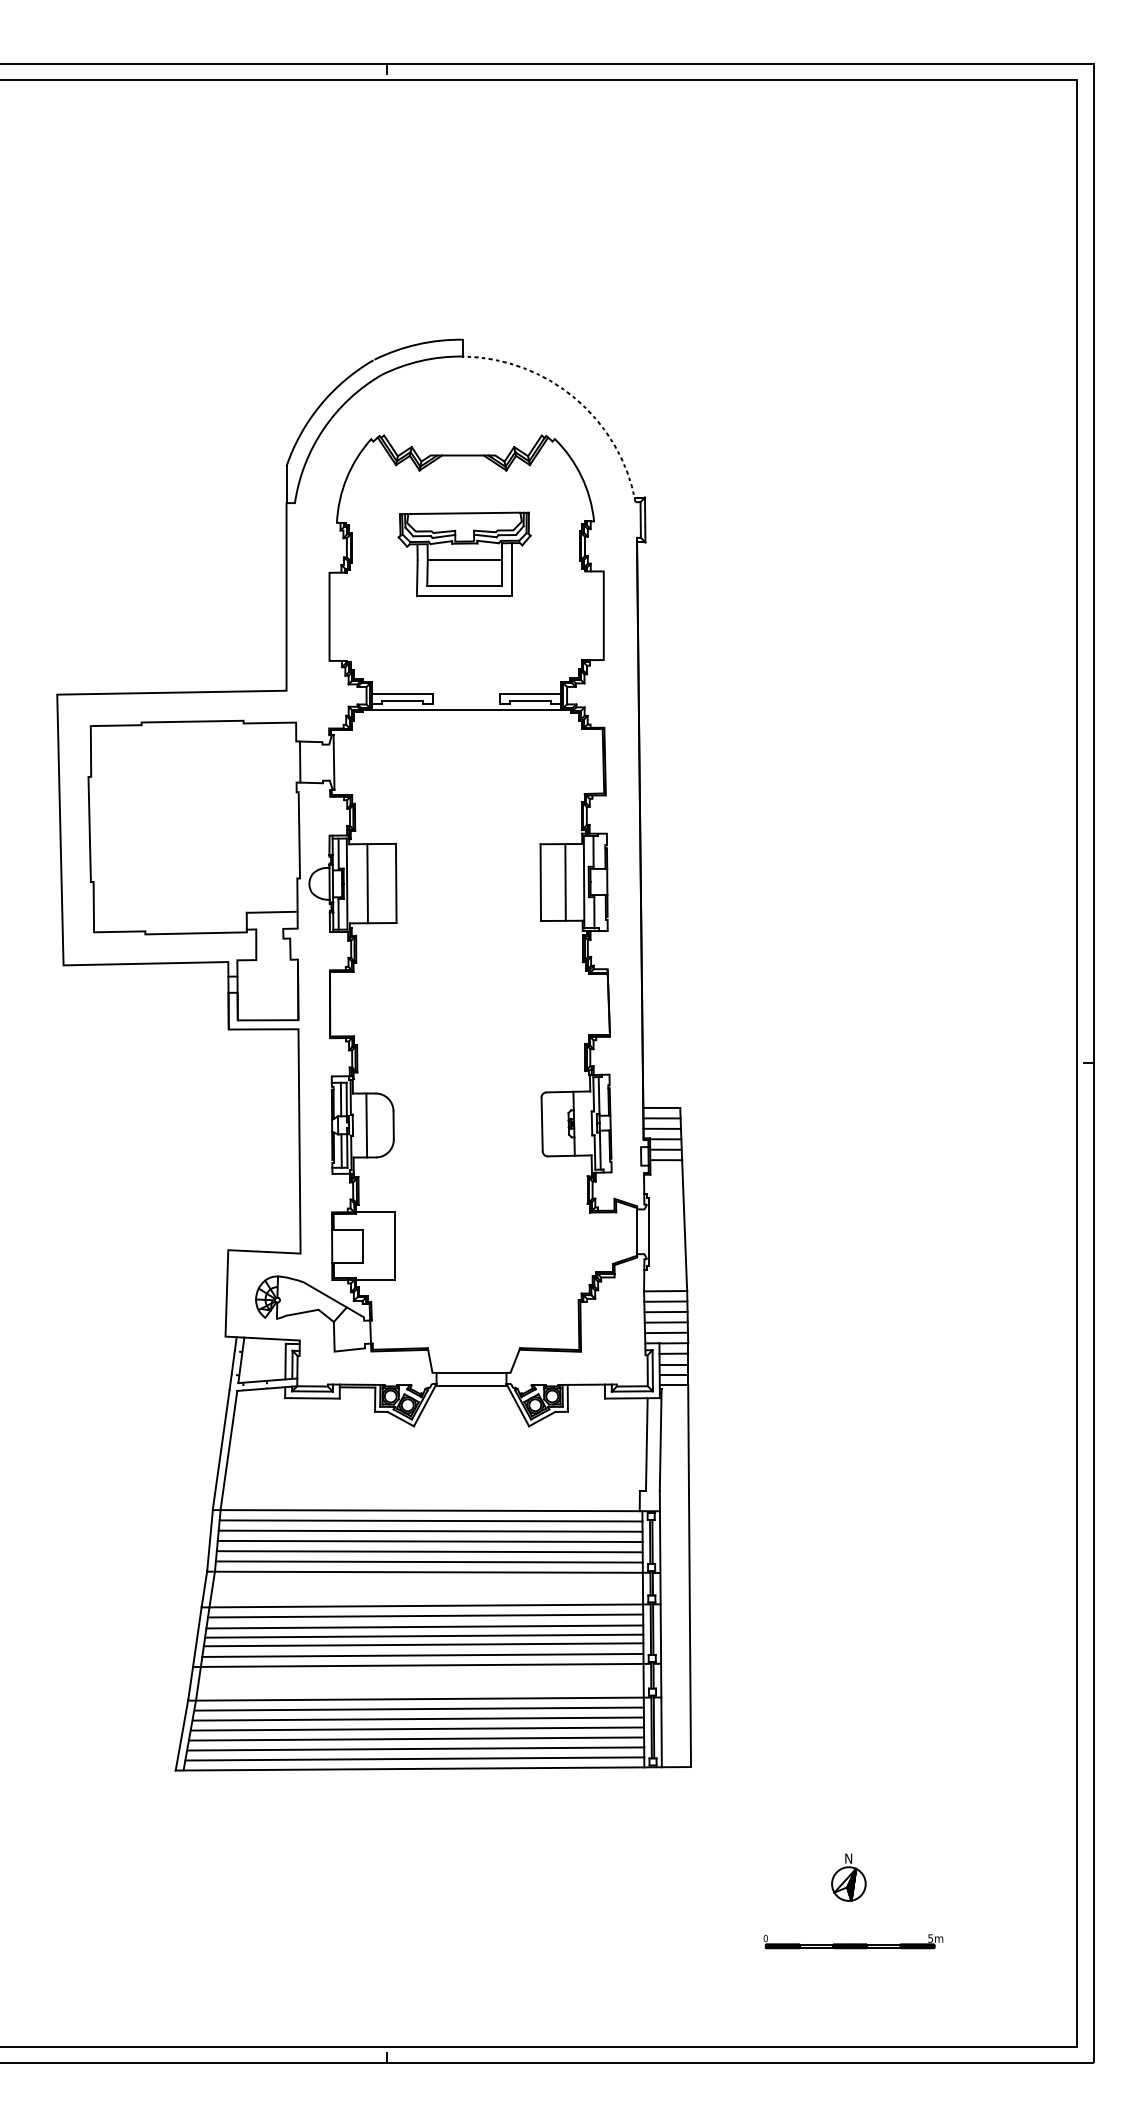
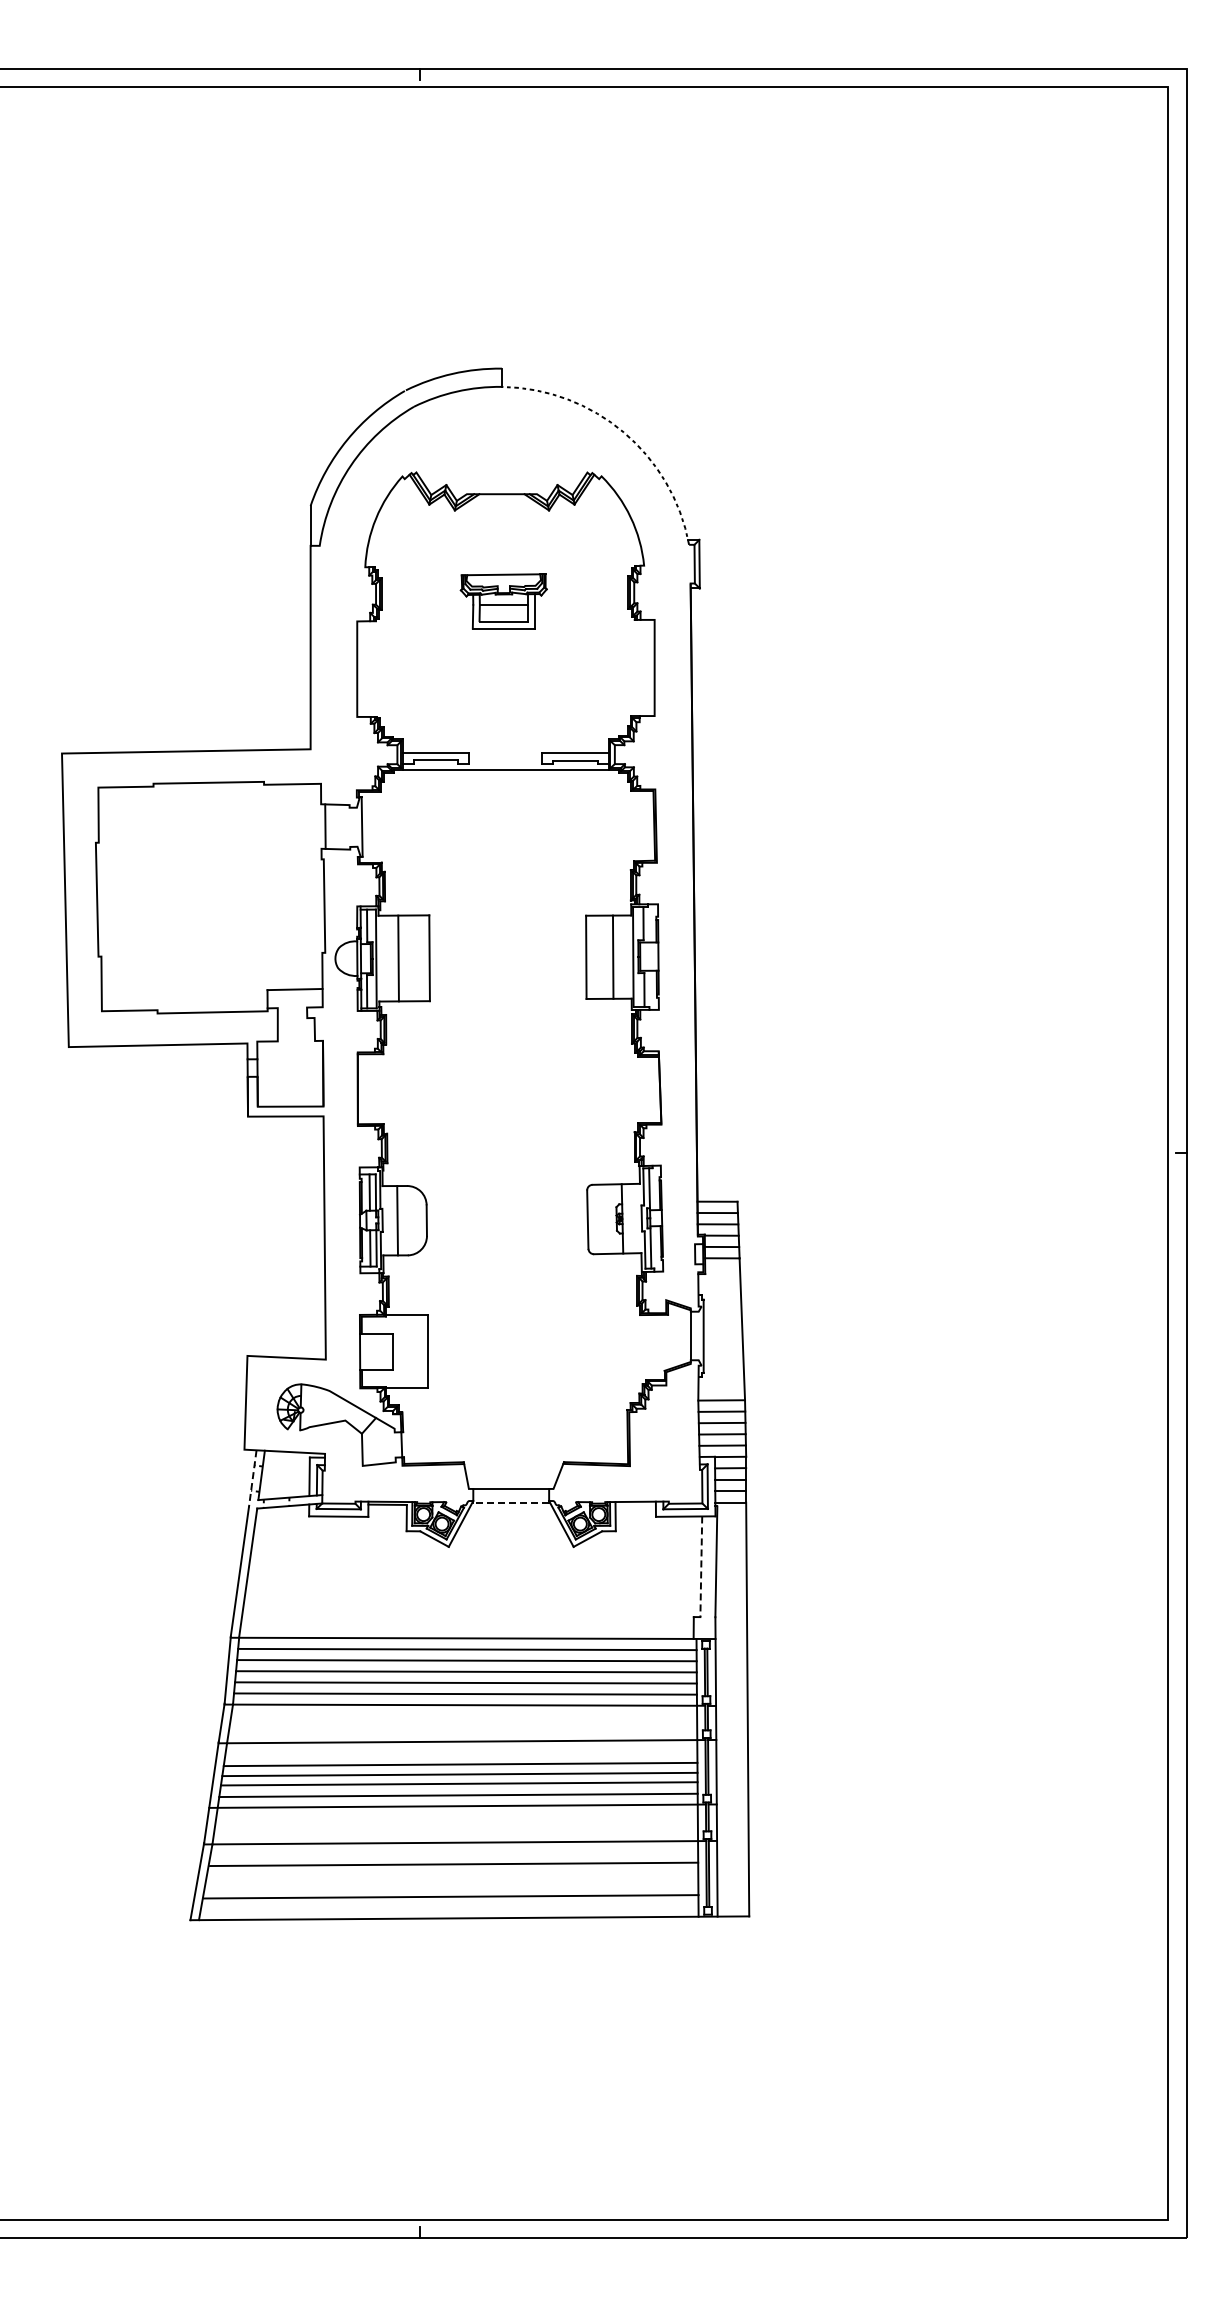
part: (464, 554) -> (503, 601), size x0.6
line: (232, 1363) -> (252, 1478), solid -> dashed
line: (471, 1385) -> (511, 1502), solid -> dashed
line: (646, 1445) -> (701, 1567), solid -> dashed
line: (425, 1615) -> (461, 1752), removed
line: (420, 1709) -> (455, 1853), removed
line: (417, 1728) -> (452, 1874), removed
line: (416, 1738) -> (451, 1885), removed
line: (414, 1758) -> (449, 1907), removed
part: (848, 1877) -> (920, 2036), removed
part: (853, 1941) -> (925, 2105), removed

